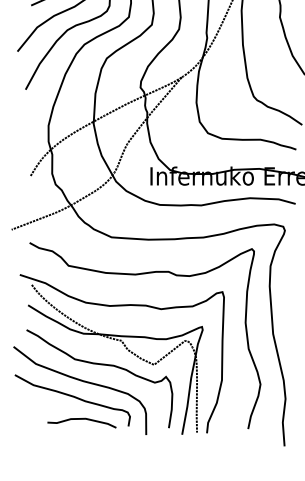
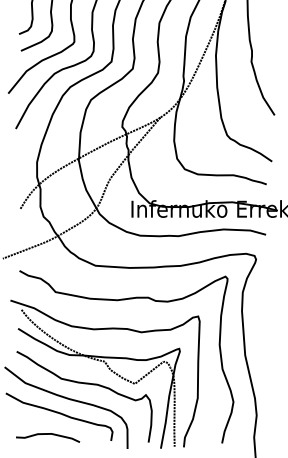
part: (82, 422) -> (48, 437), moved

